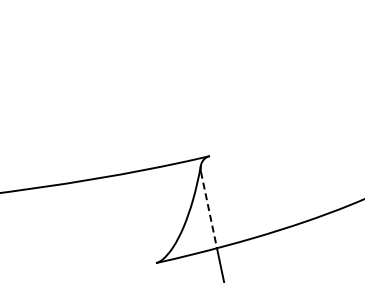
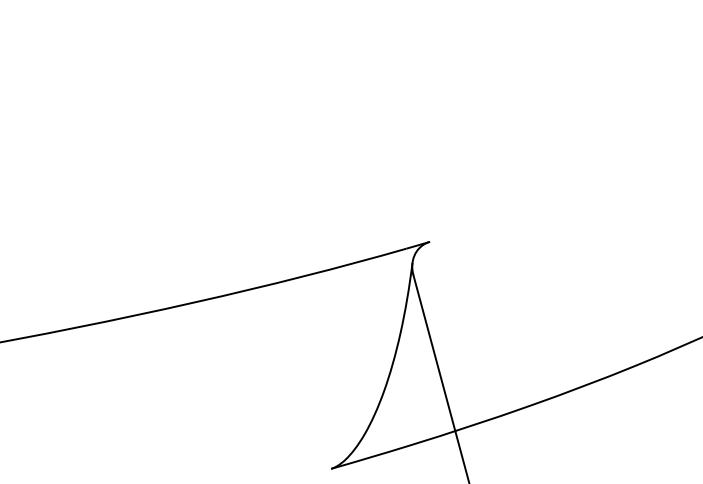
line: (209, 210) -> (435, 354), dashed -> solid

